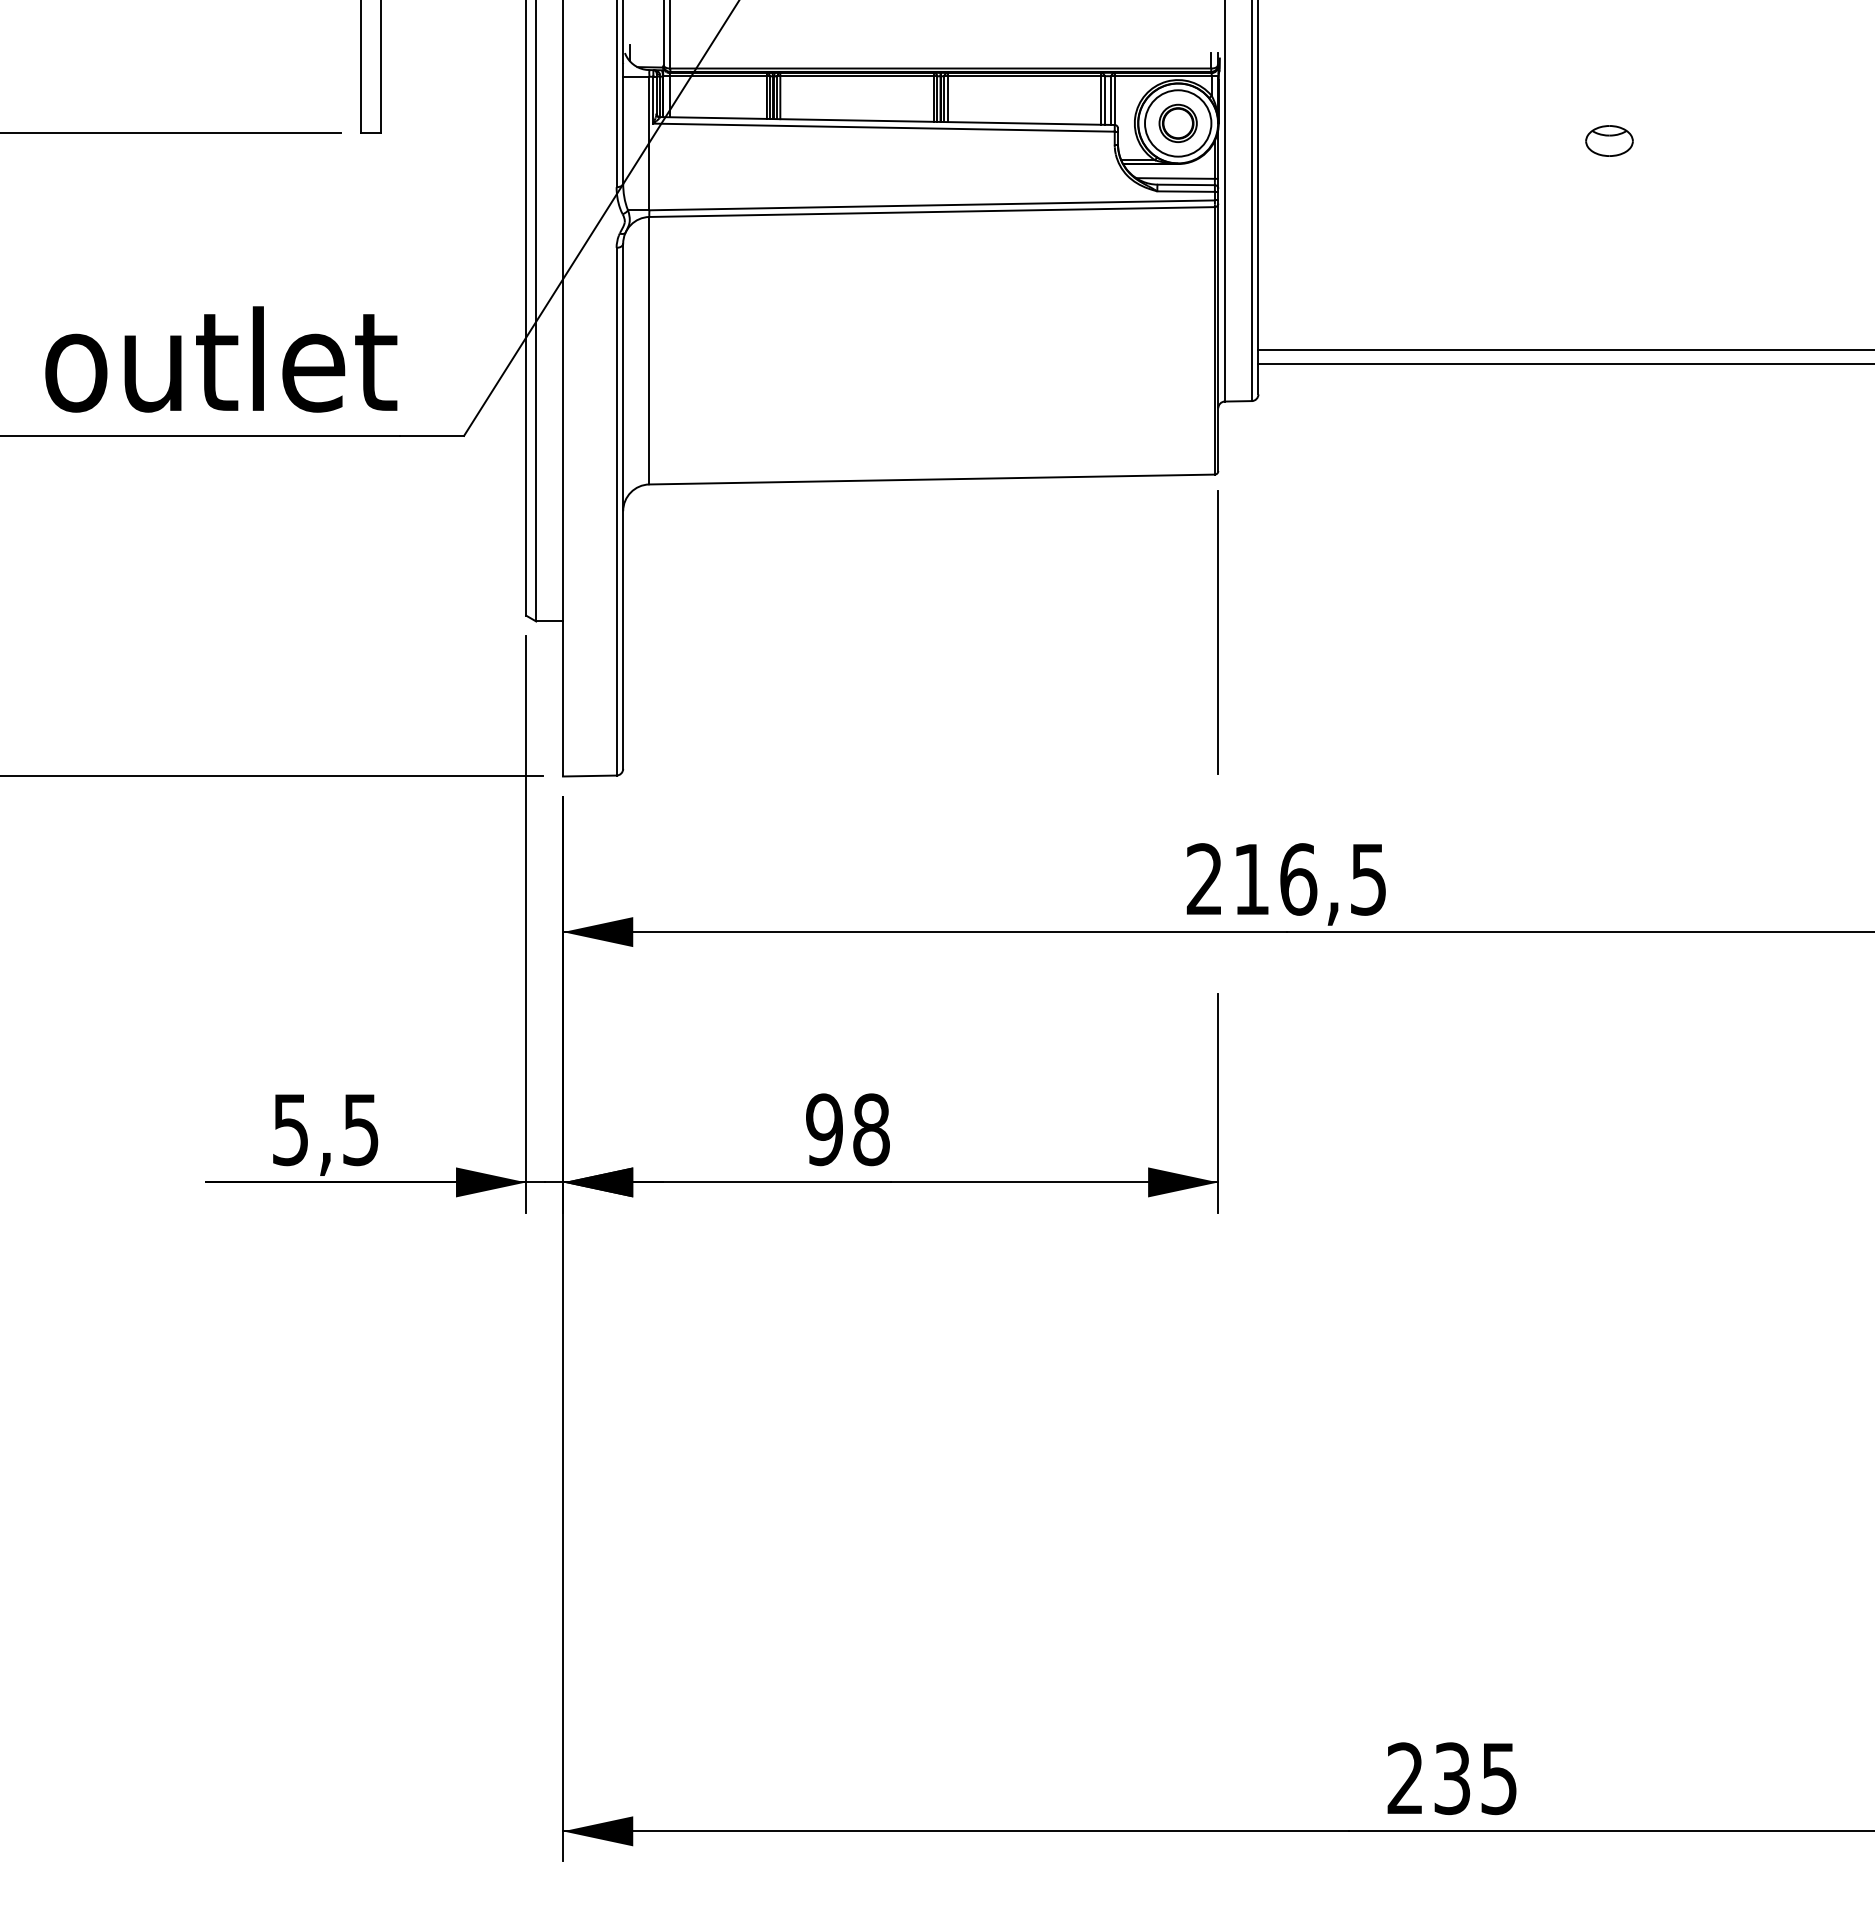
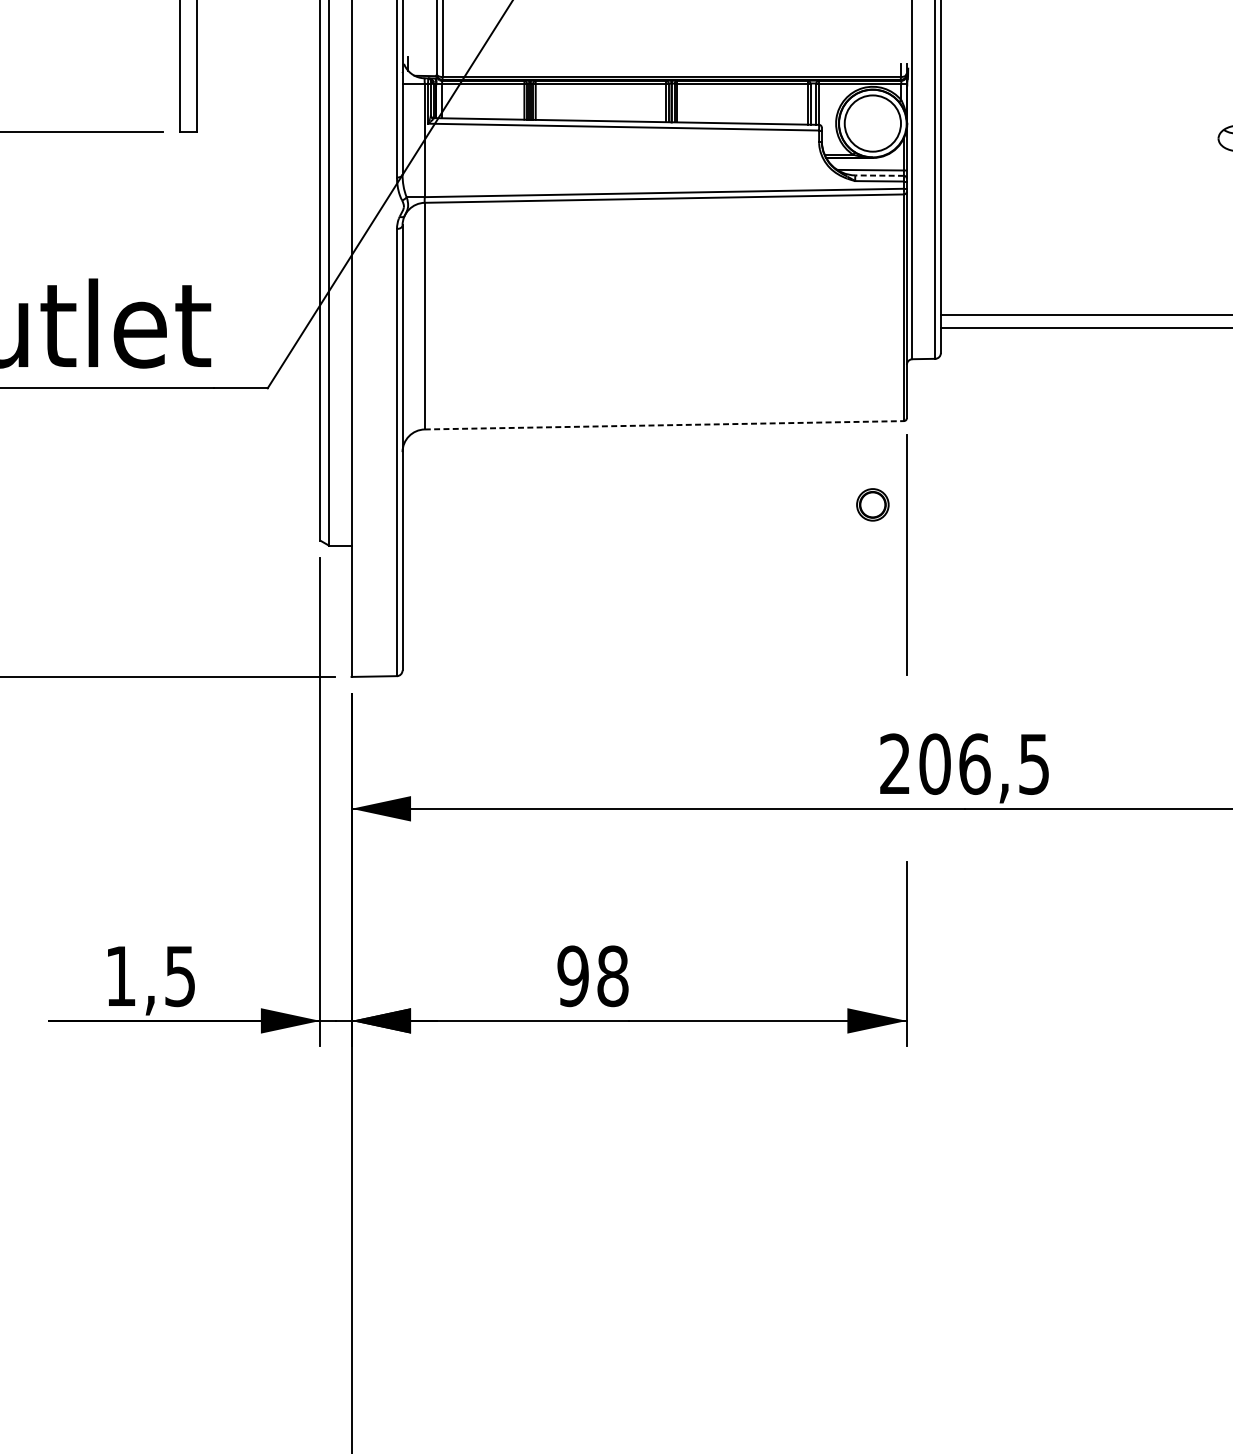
part: (1177, 122) -> (872, 504), moved
line: (1186, 184) -> (879, 175), solid -> dashed
line: (932, 479) -> (664, 425), solid -> dashed
text: (1251, 879) -> (934, 764), 216,5 -> 206,5
text: (290, 1130) -> (120, 976), 5,5 -> 1,5

